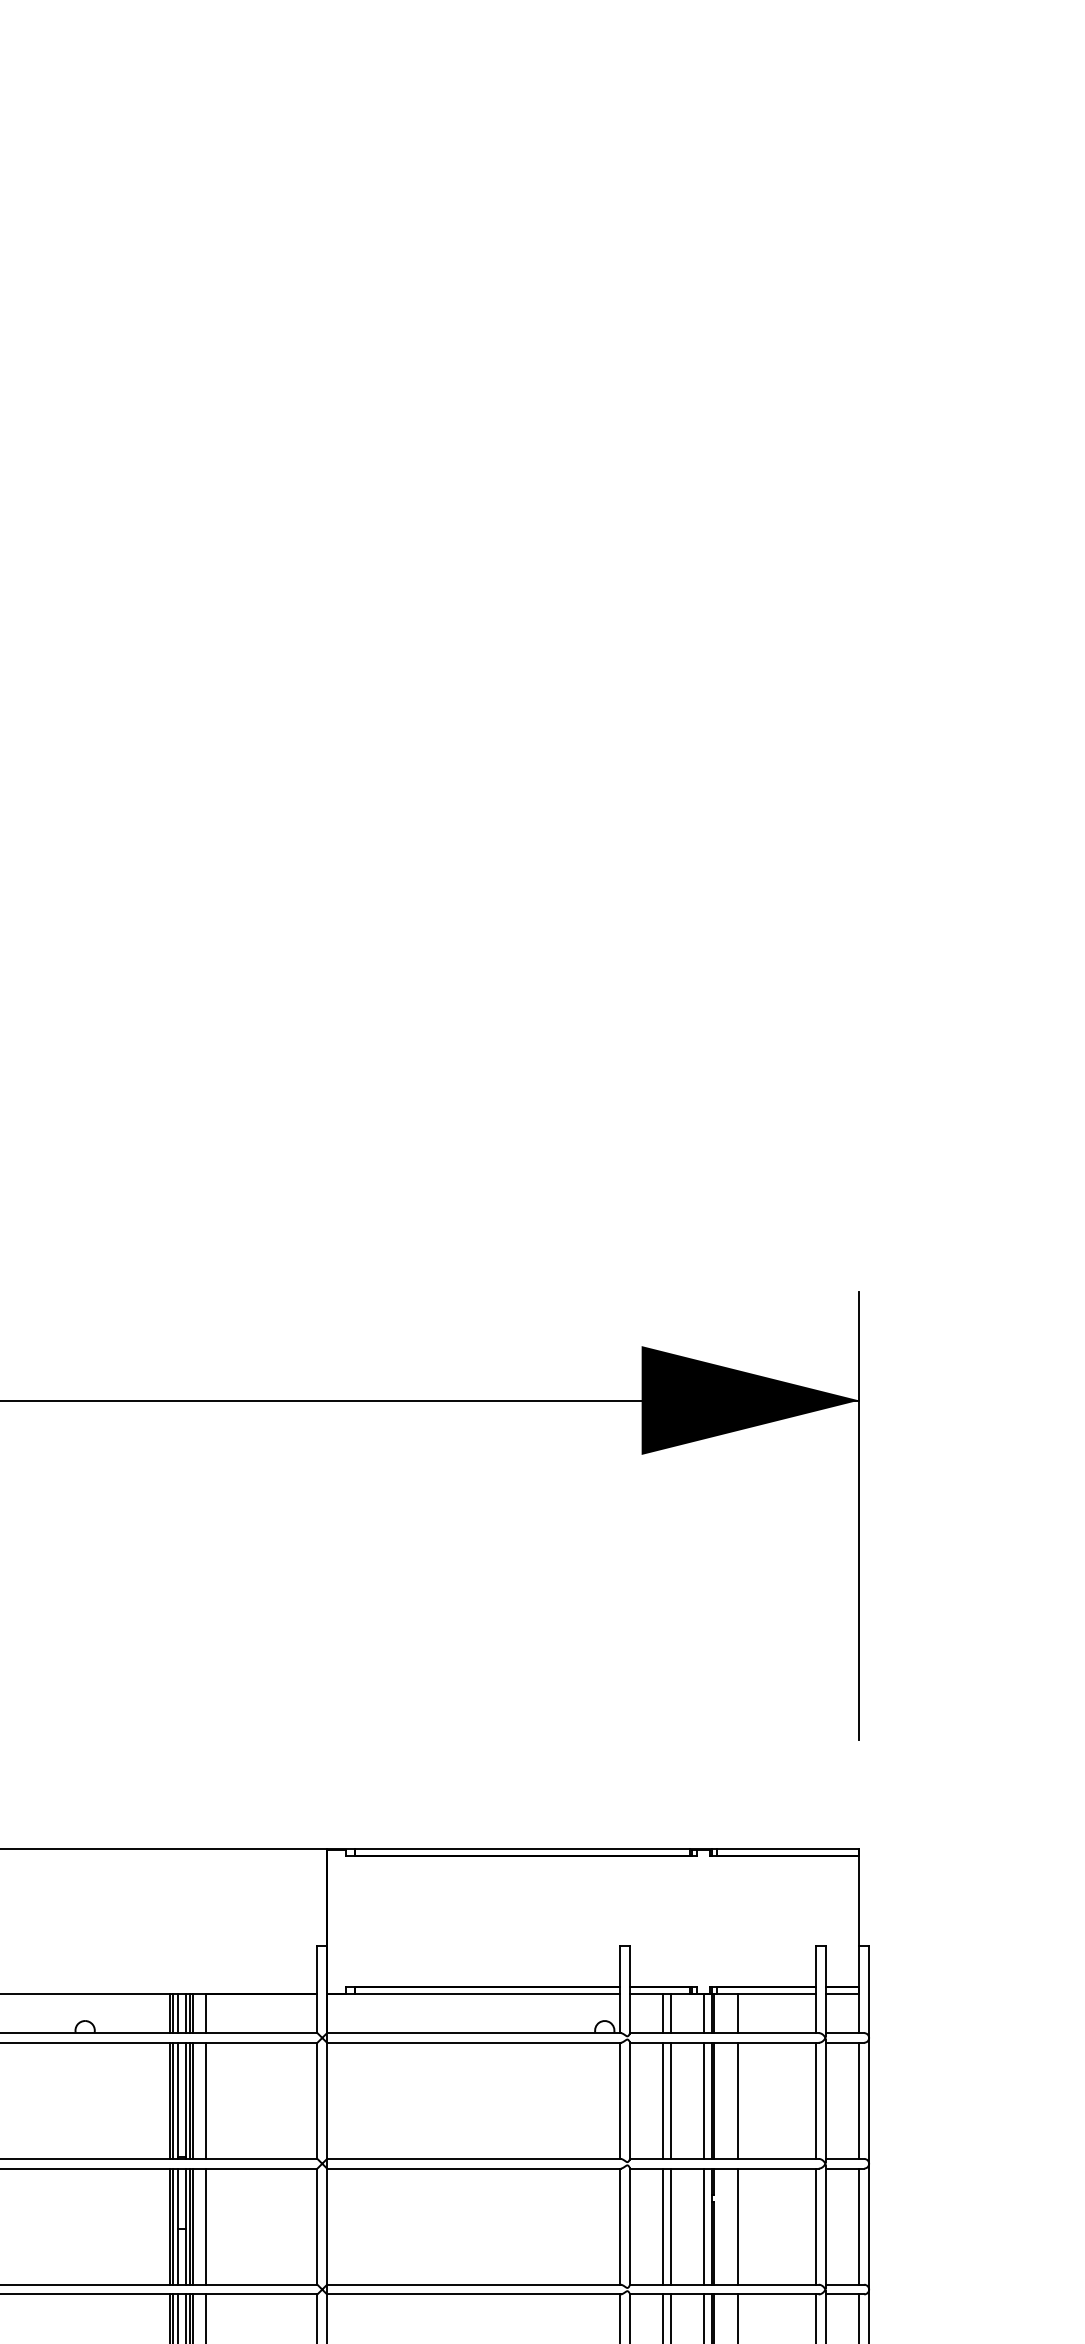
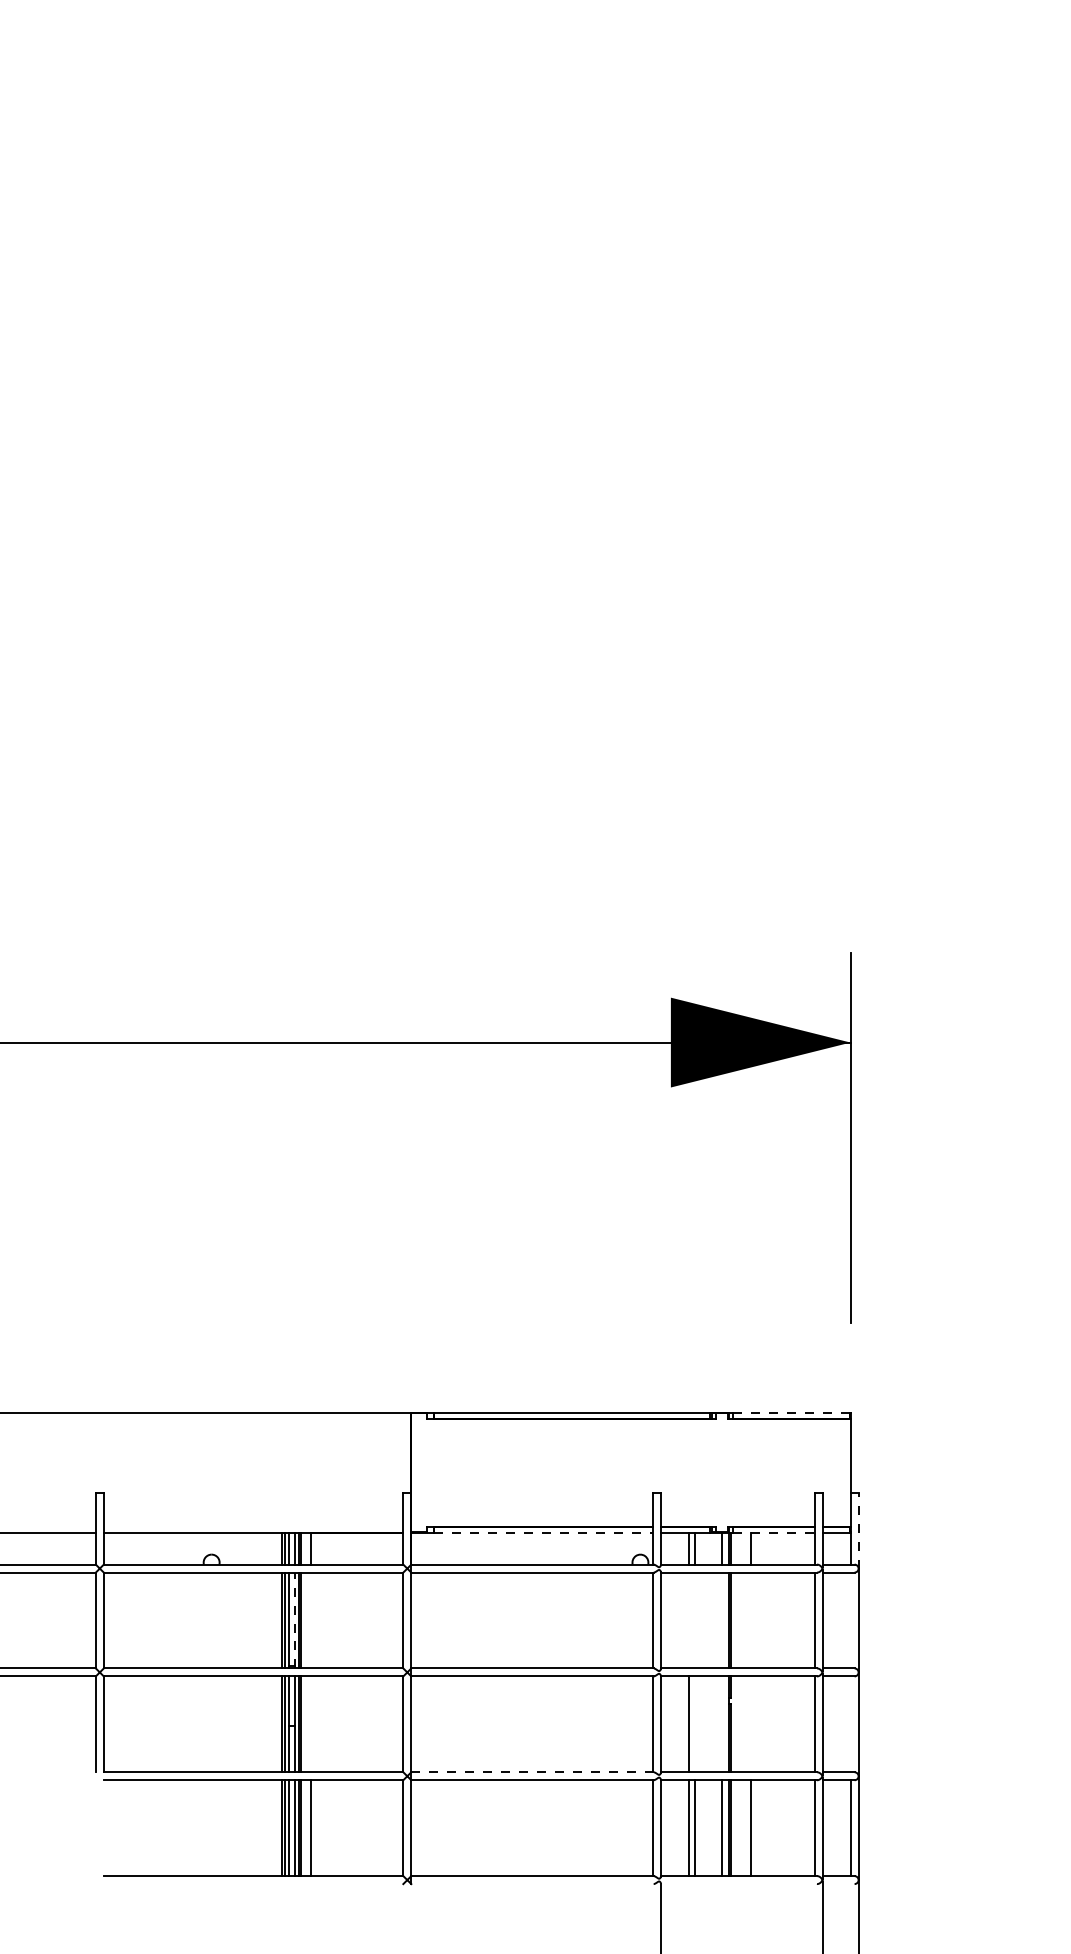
line: (789, 1848) -> (792, 1412), solid -> dashed
line: (869, 1991) -> (858, 1530), solid -> dashed
line: (488, 1994) -> (544, 1532), solid -> dashed
line: (766, 1994) -> (773, 1532), solid -> dashed
line: (185, 2100) -> (294, 1620), solid -> dashed
line: (206, 2100) -> (311, 1620), removed
line: (663, 2100) -> (688, 1620), removed
line: (671, 2100) -> (695, 1620), removed
line: (704, 2100) -> (722, 1620), removed
line: (738, 2100) -> (750, 1620), removed
line: (859, 2100) -> (850, 1620), removed
line: (206, 2226) -> (311, 1724), removed
line: (671, 2226) -> (695, 1724), removed
line: (704, 2226) -> (722, 1724), removed
line: (738, 2226) -> (750, 1724), removed
line: (859, 2226) -> (850, 1724), removed
line: (473, 2285) -> (532, 1772), solid -> dashed

